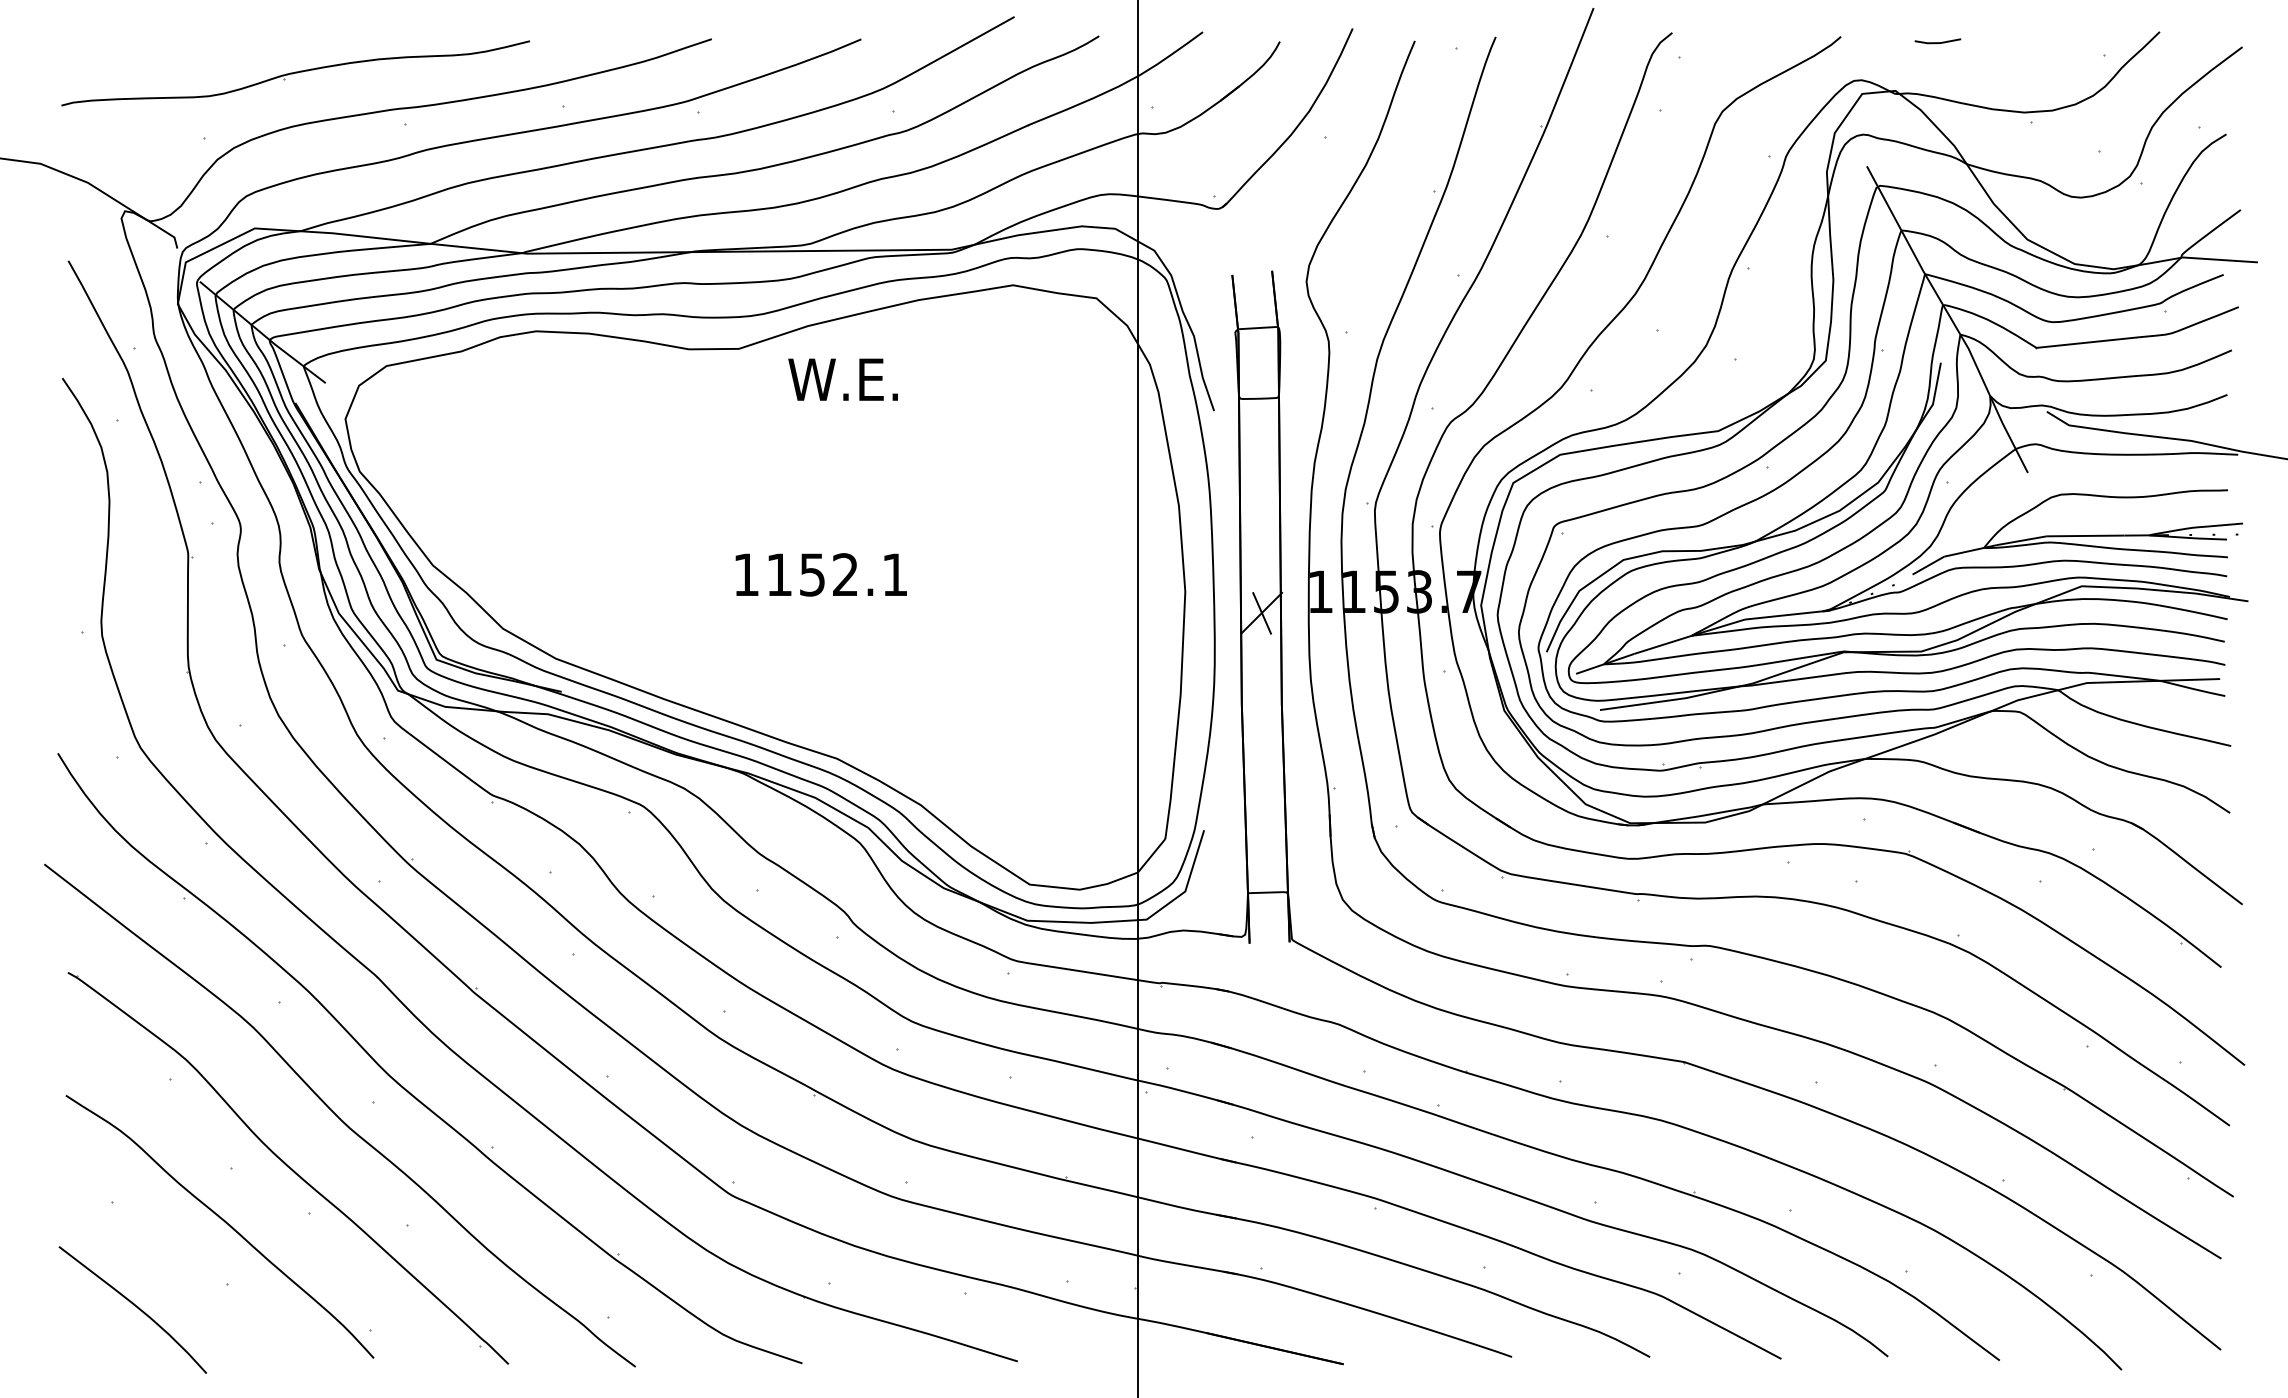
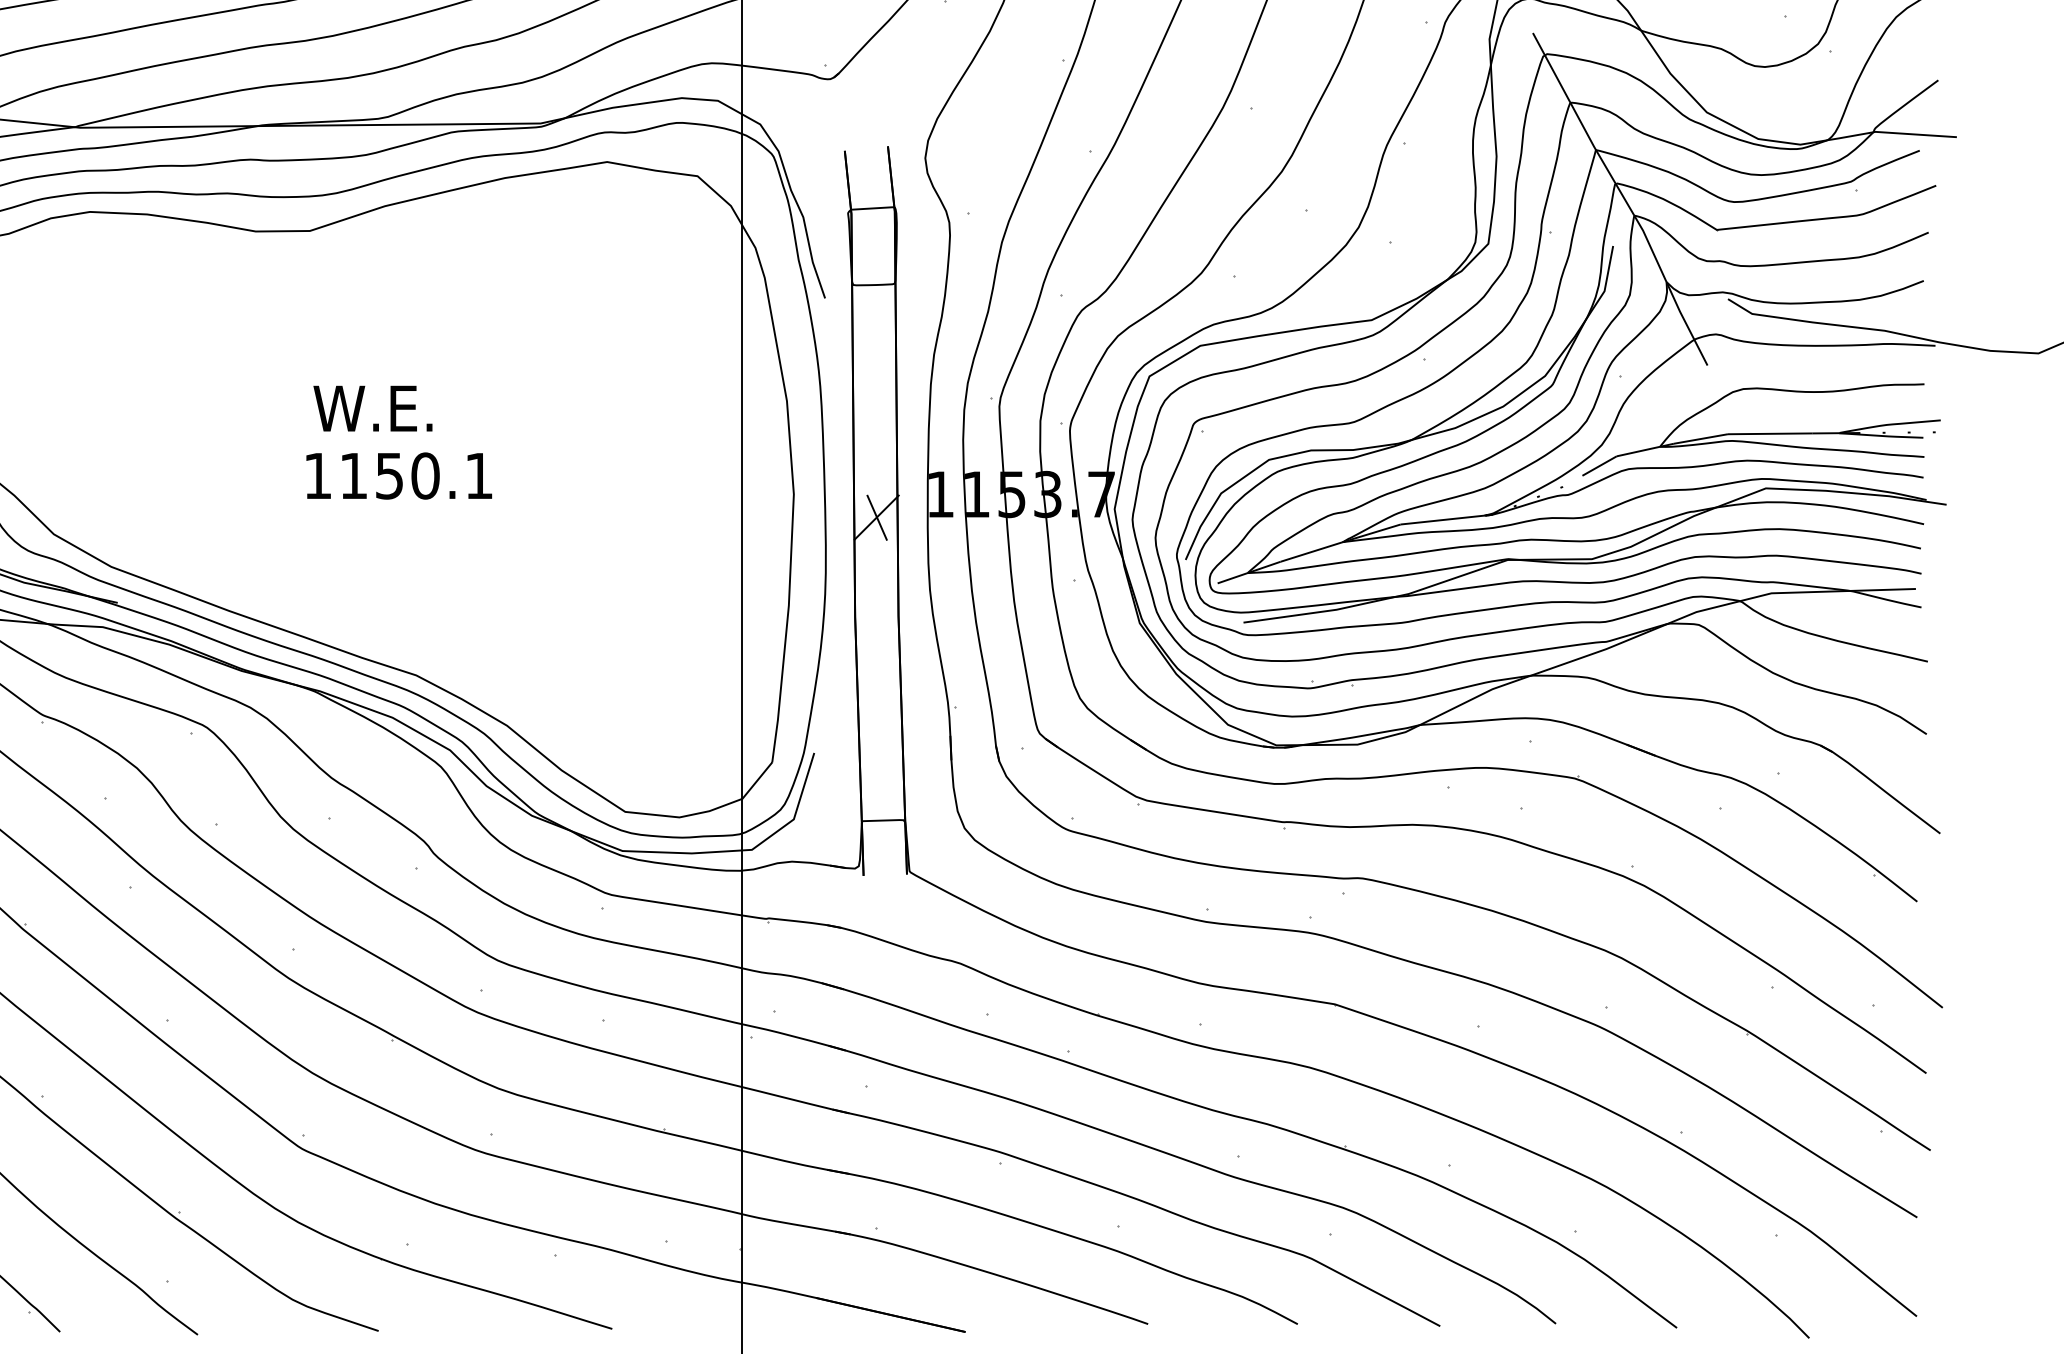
text: (842, 379) -> (372, 408), moved
text: (845, 574) -> (425, 475), 1152.1 -> 1150.1

